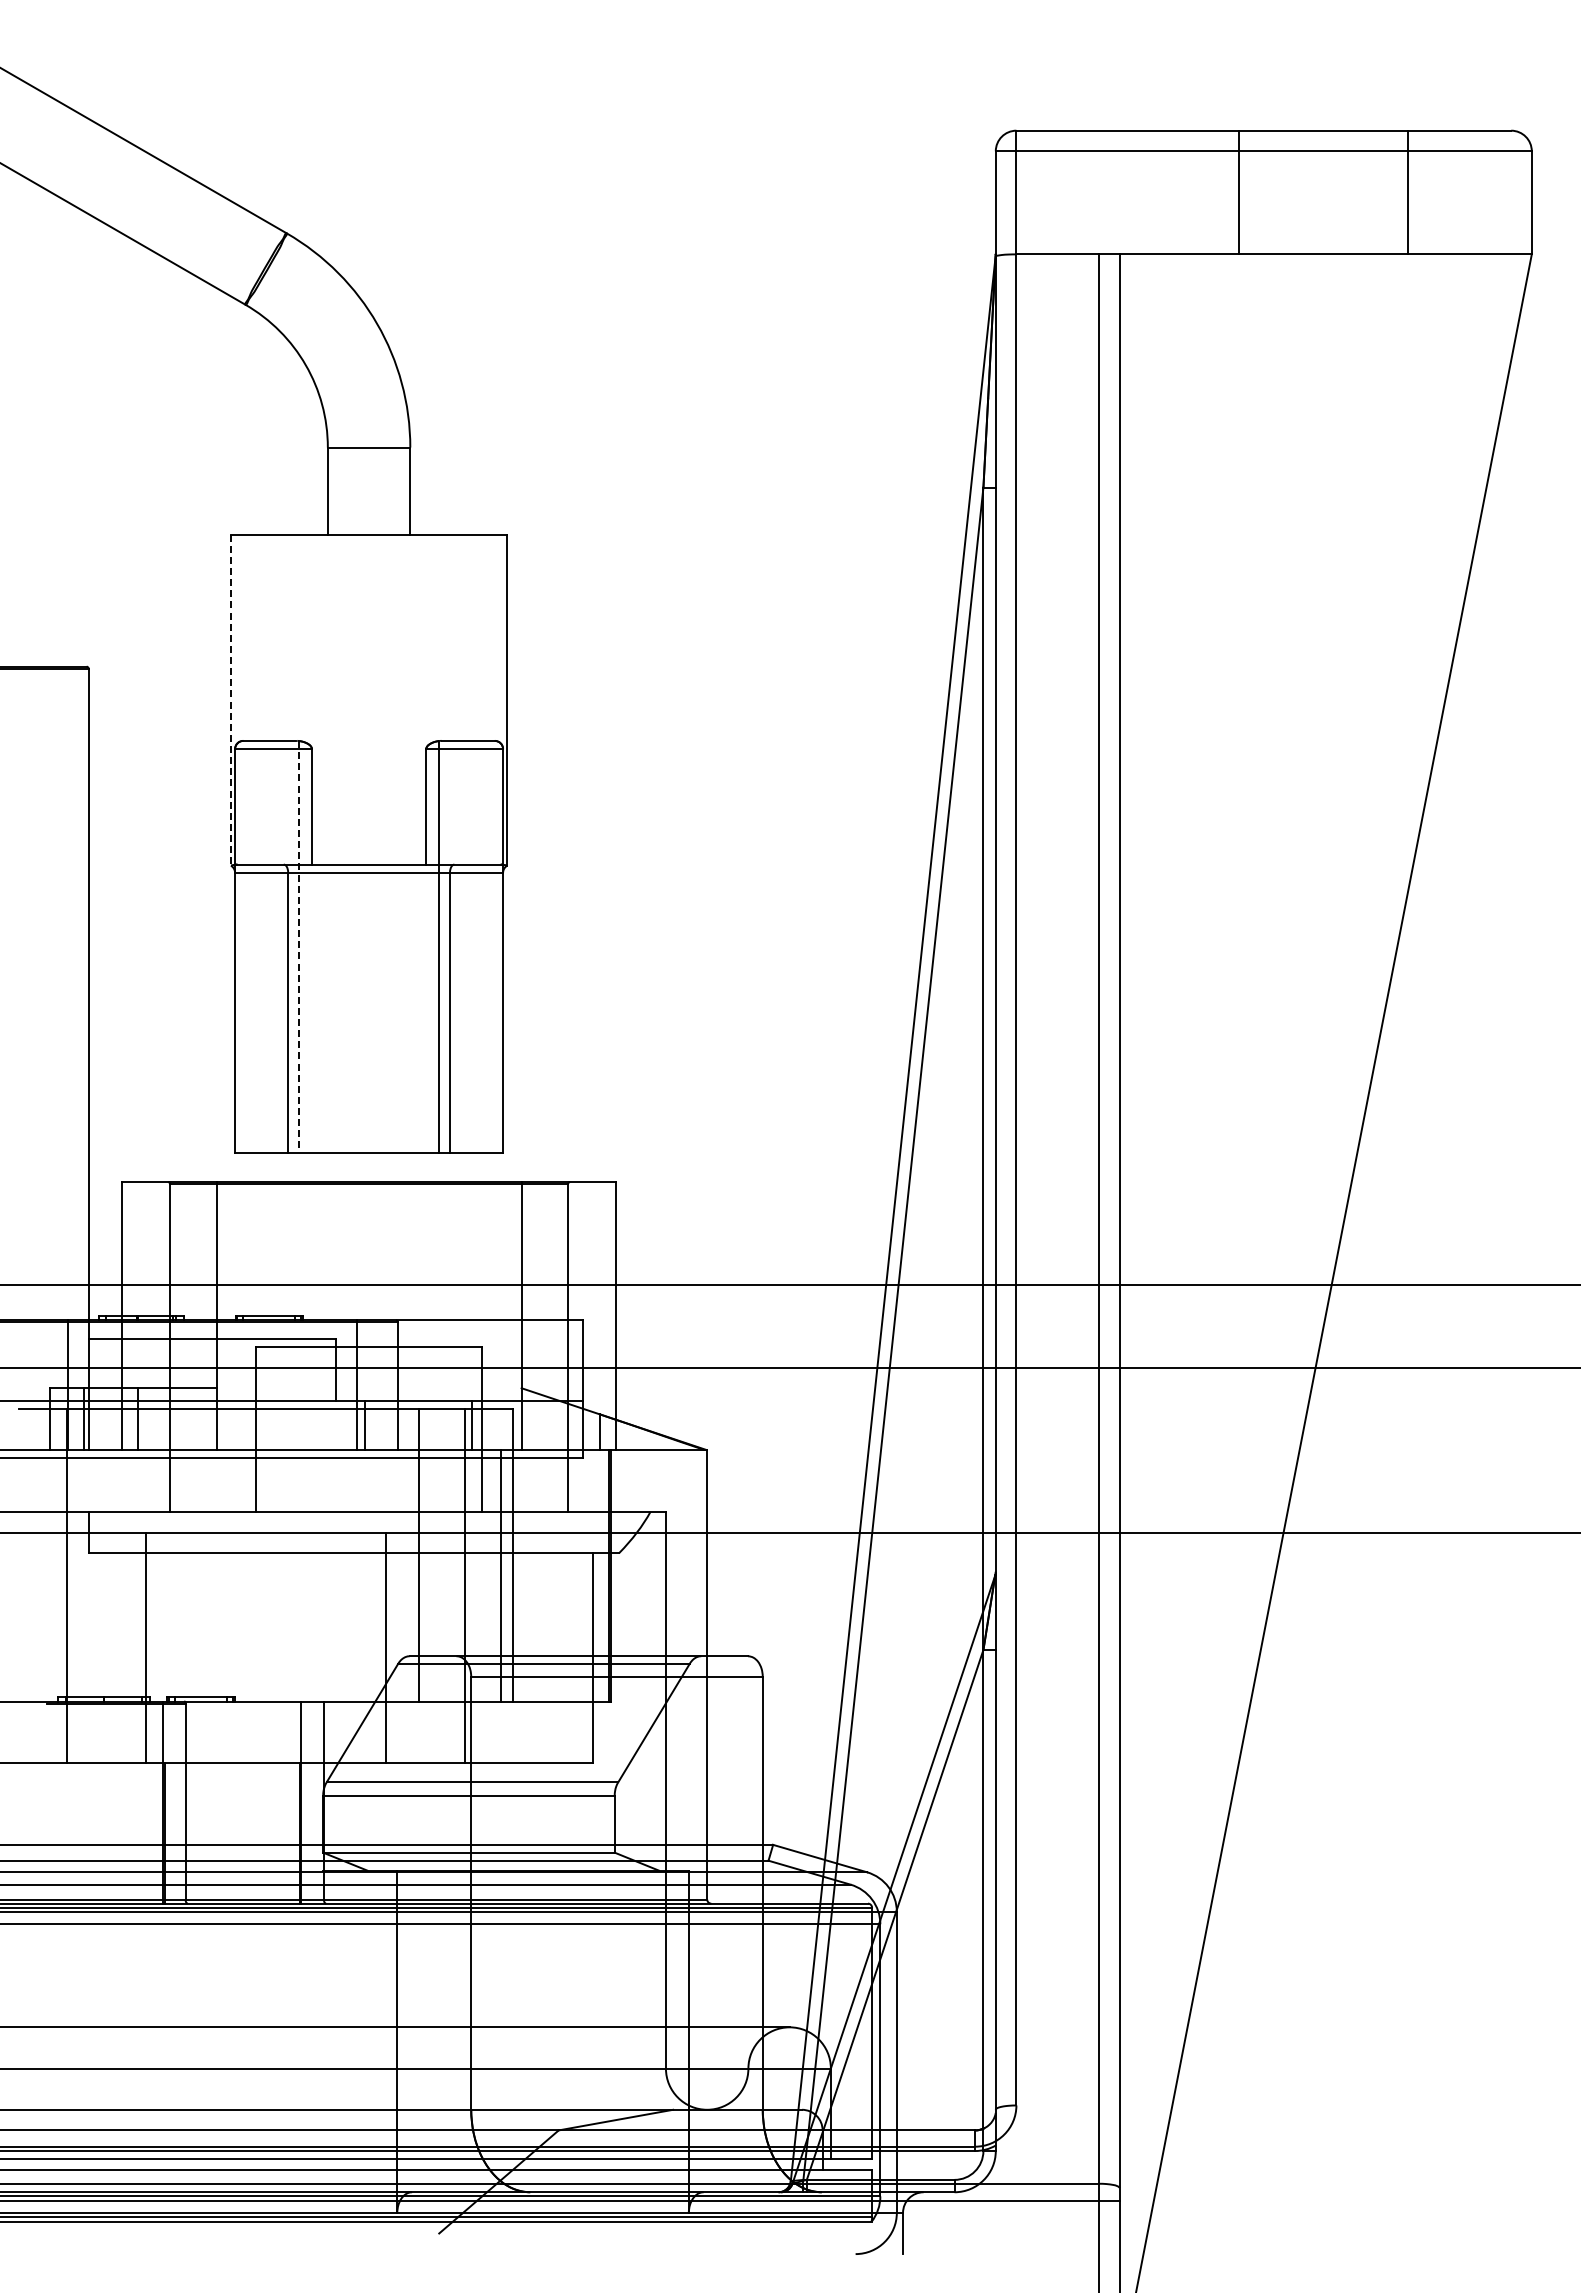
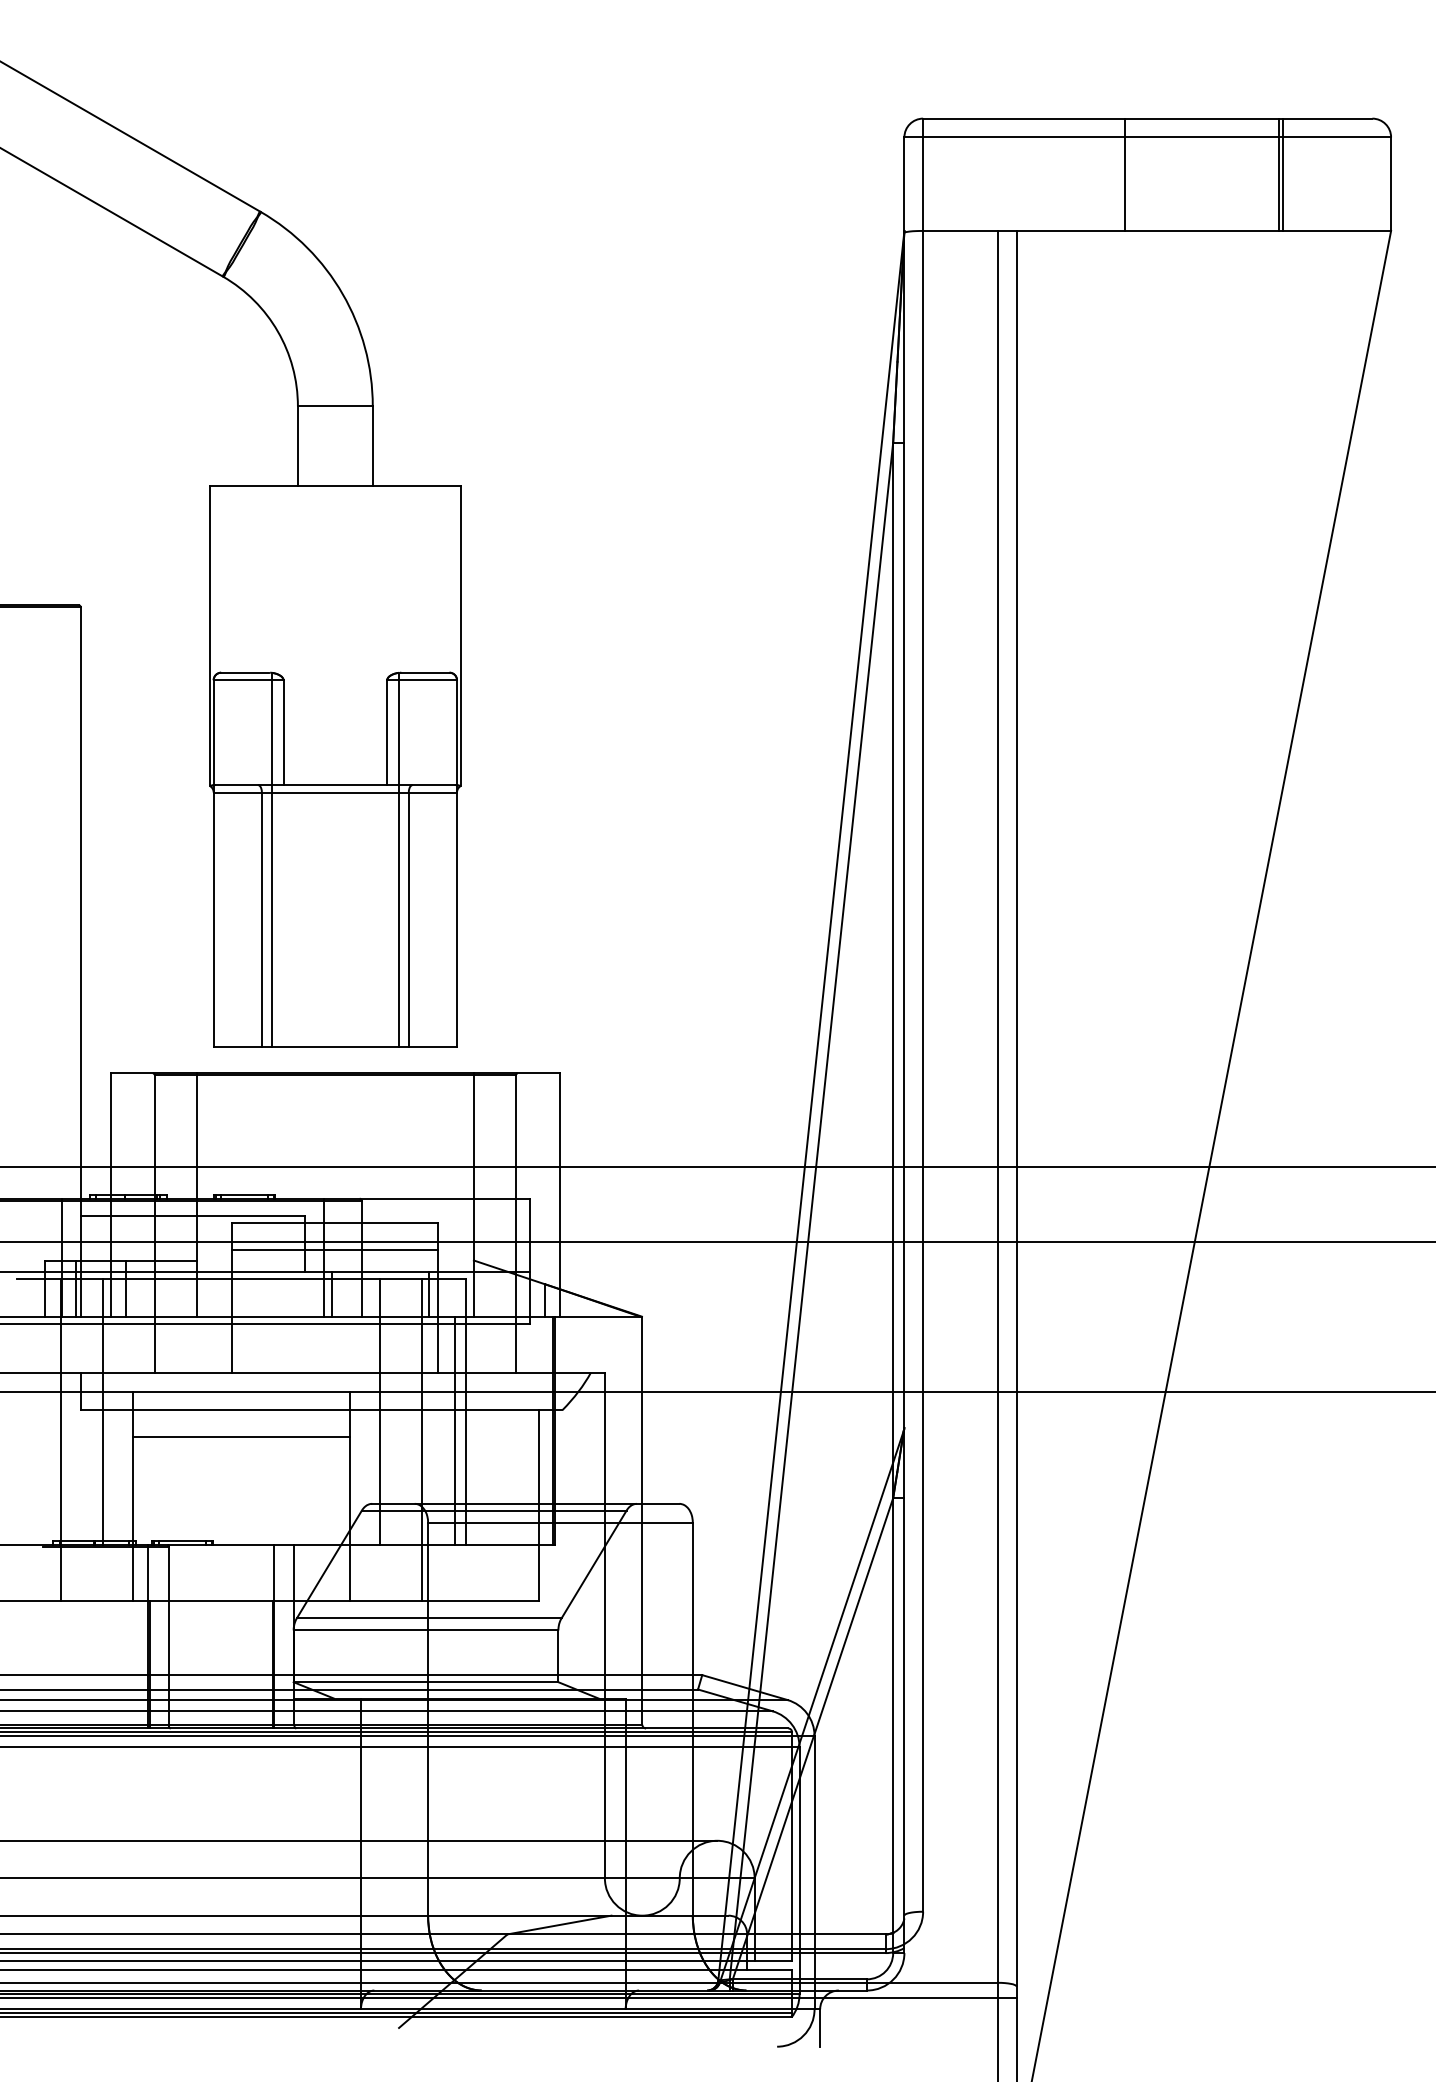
line: (1412, 192) -> (1282, 174), added
line: (230, 700) -> (209, 636), dashed -> solid
line: (298, 947) -> (271, 860), dashed -> solid
line: (368, 1376) -> (334, 1249), added
line: (113, 1554) -> (103, 1411), added
line: (265, 1582) -> (241, 1436), added

